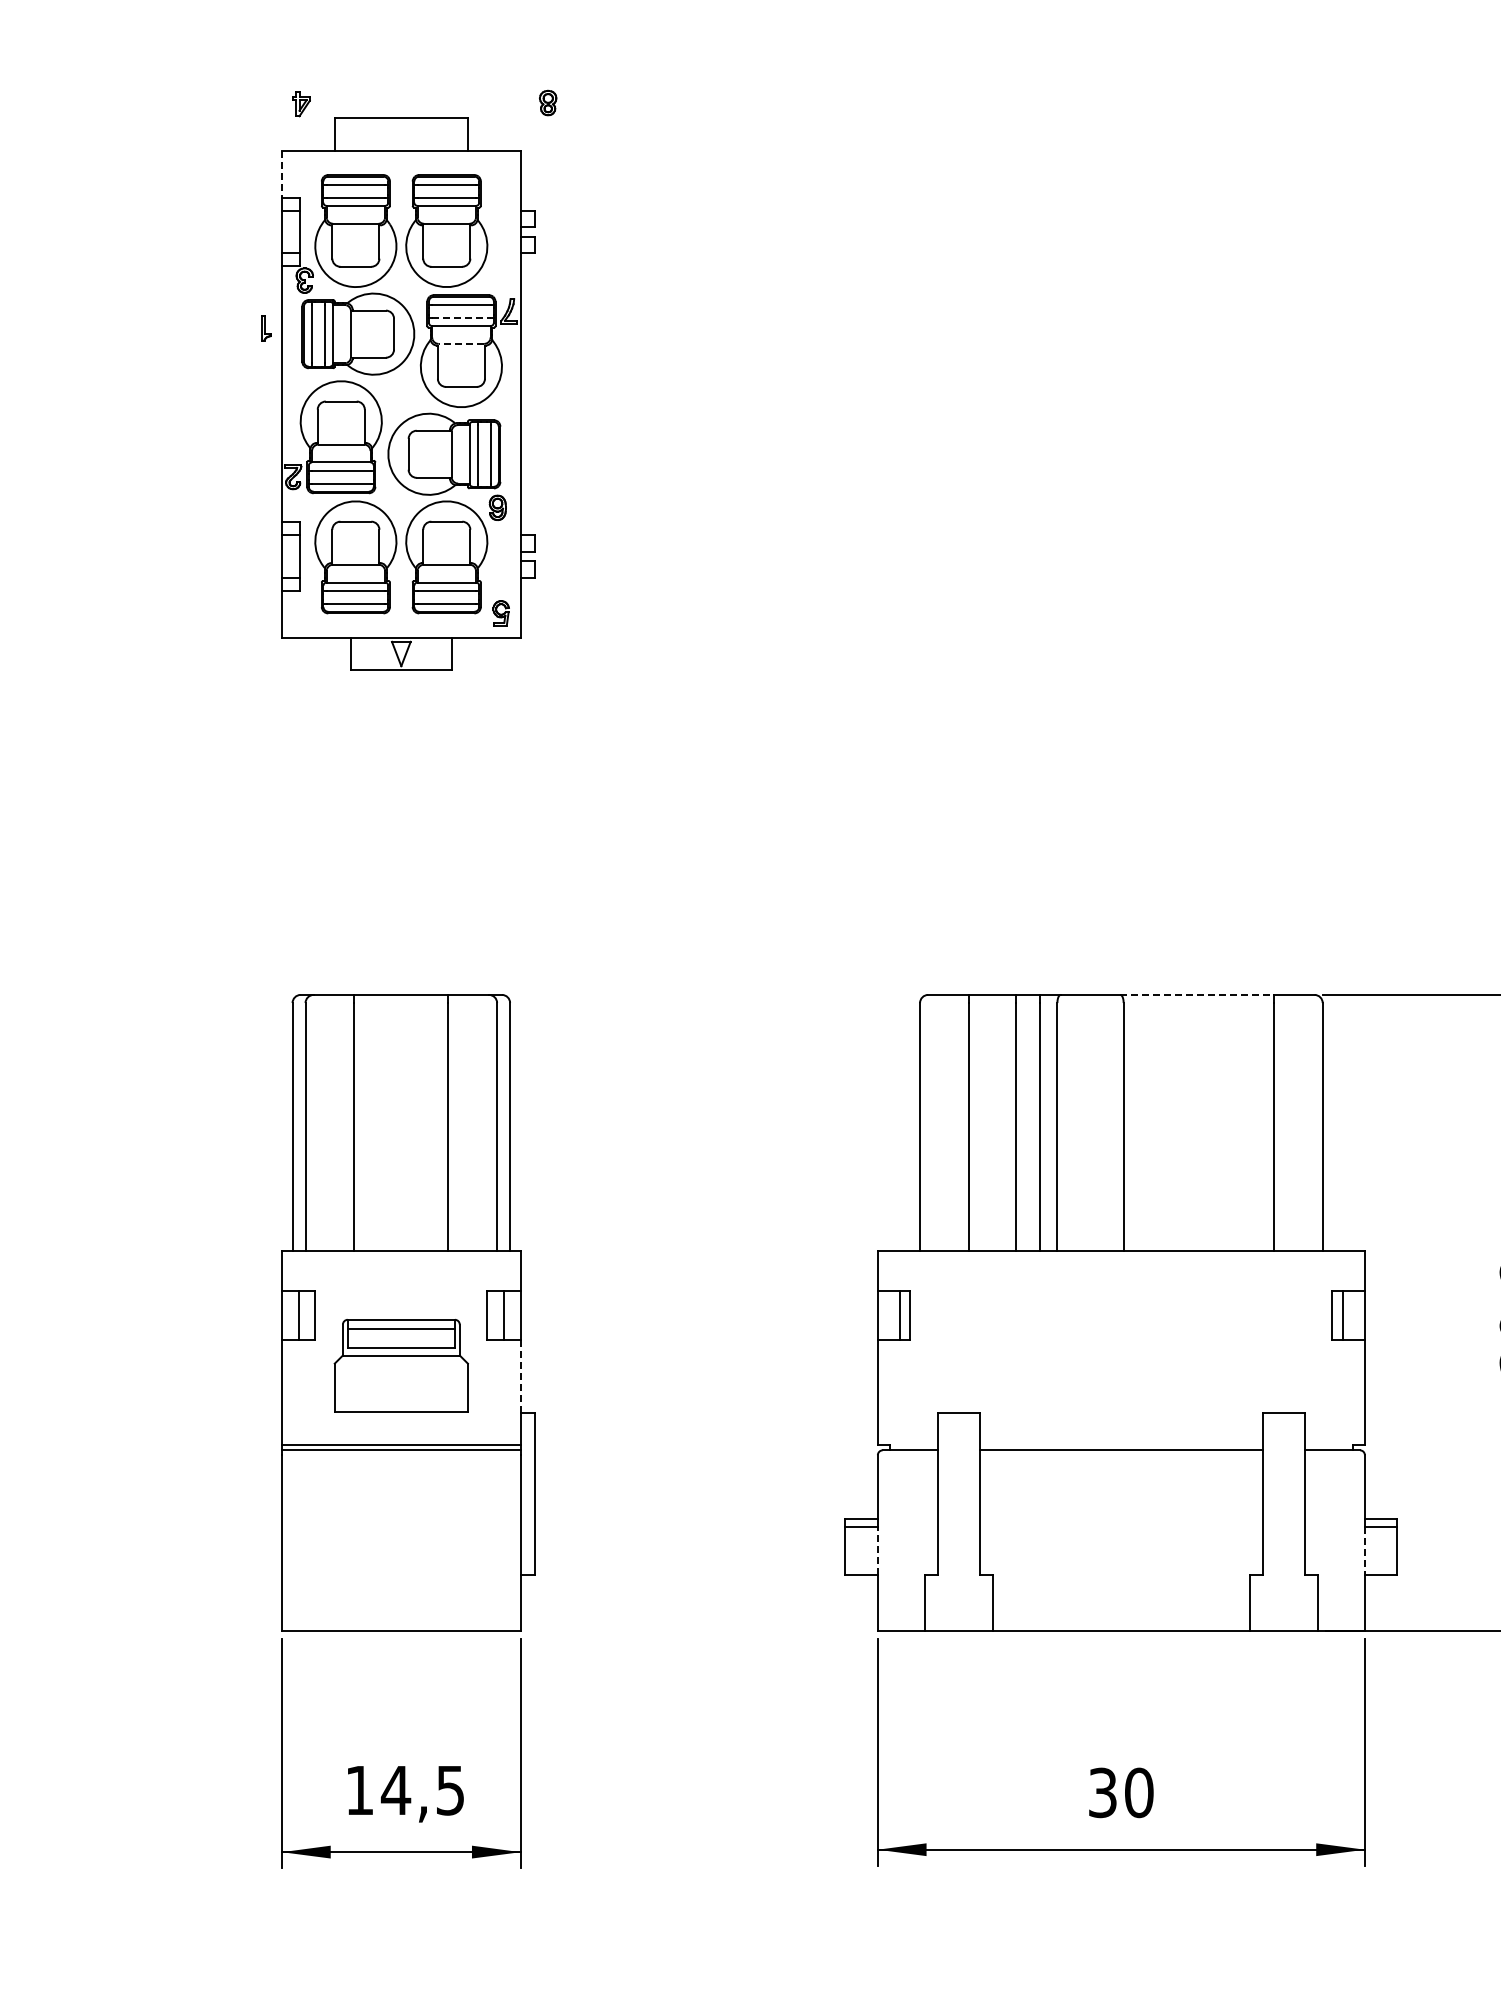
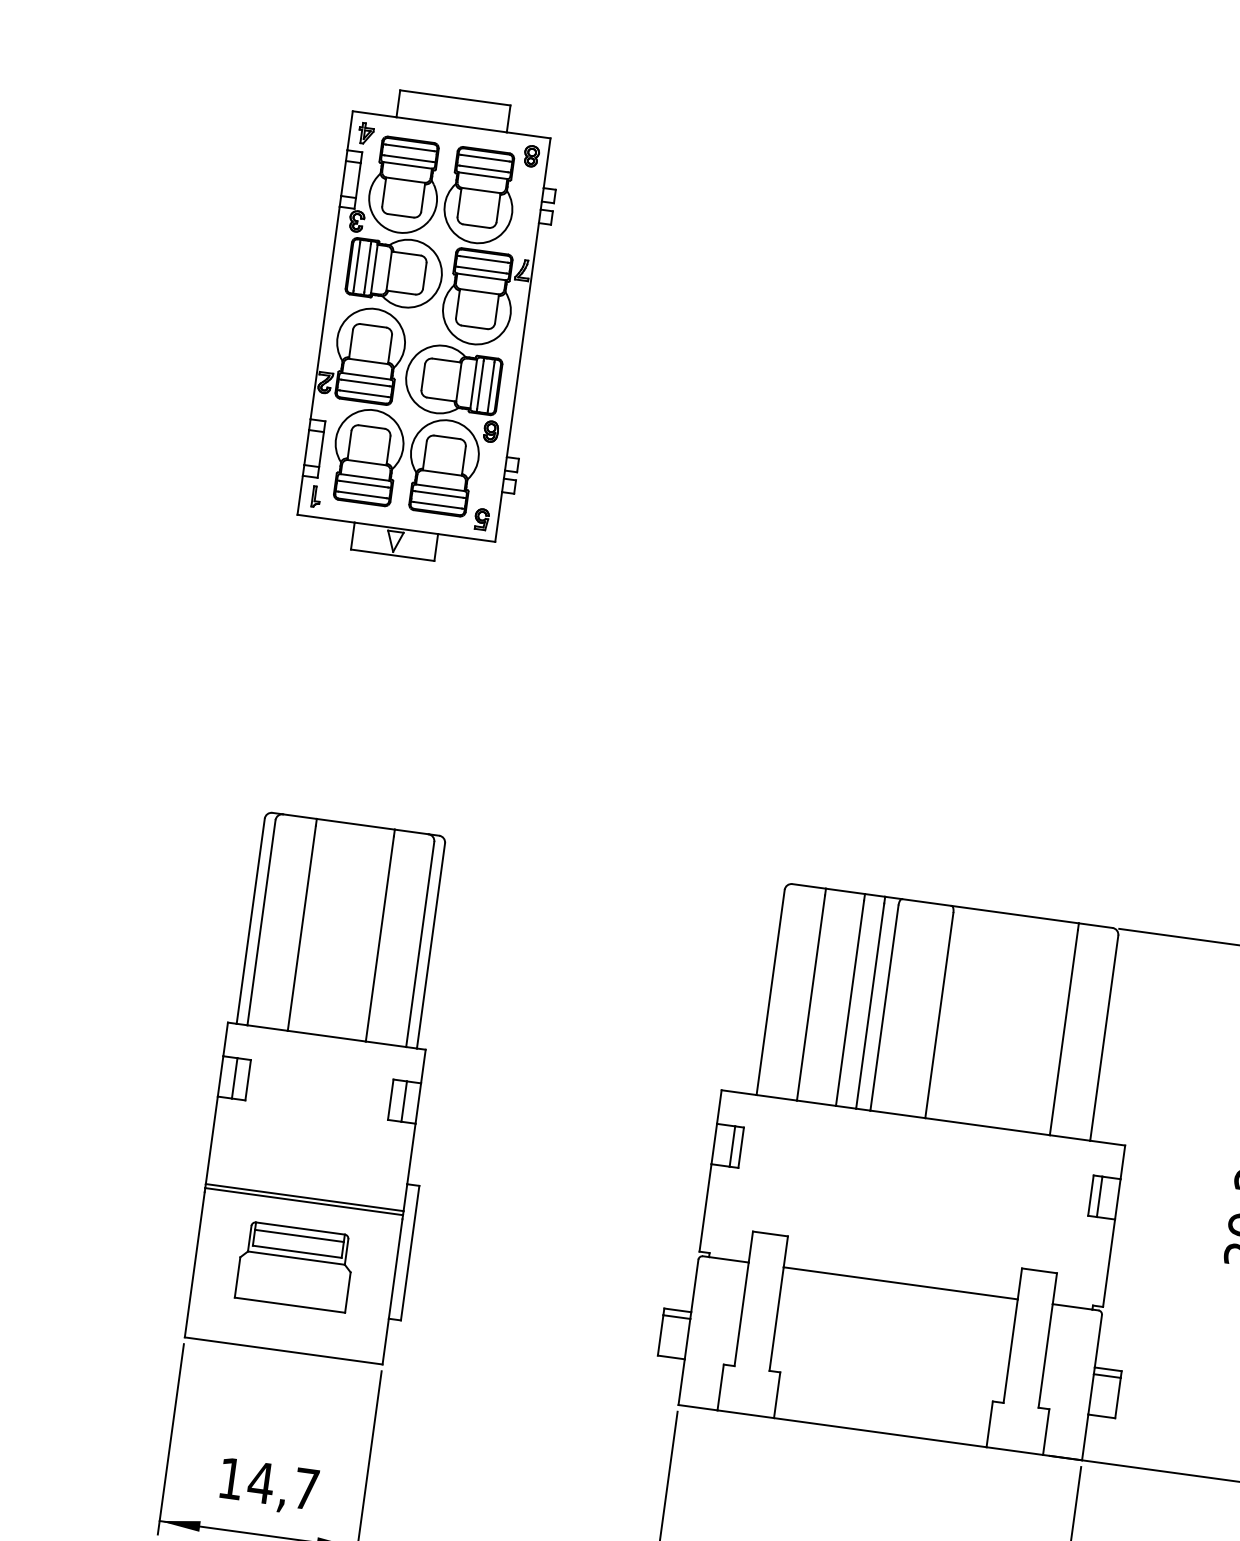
part: (548, 102) -> (531, 155), moved
part: (301, 104) -> (366, 134), moved
line: (282, 174) -> (350, 131), dashed -> solid
line: (461, 317) -> (482, 269), dashed -> solid
part: (266, 328) -> (316, 496), moved
line: (461, 343) -> (479, 291), dashed -> solid
line: (1197, 994) -> (1015, 914), dashed -> solid
part: (400, 1365) -> (294, 1266), moved
line: (520, 1376) -> (411, 1153), dashed -> solid
line: (877, 1550) -> (687, 1338), dashed -> solid
line: (1364, 1551) -> (1090, 1394), dashed -> solid
text: (450, 1790) -> (306, 1489), 14,5 -> 14,7

